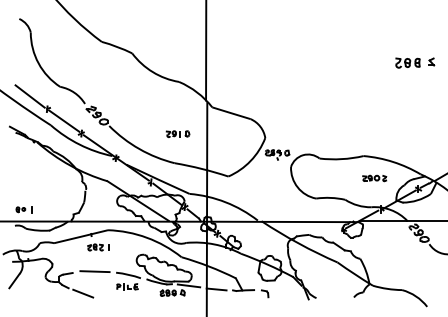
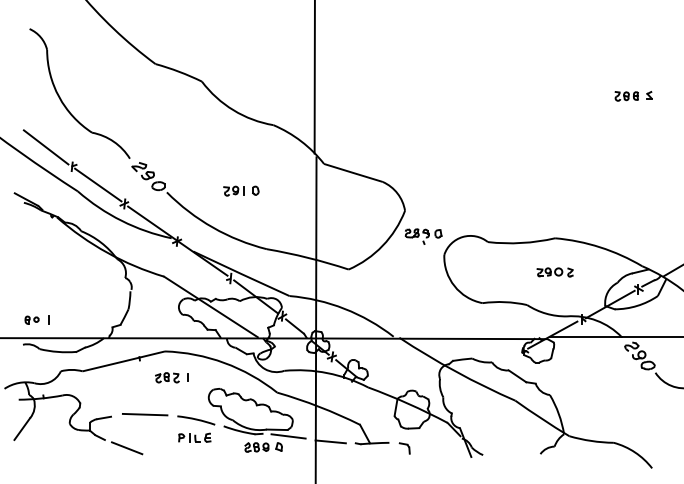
part: (414, 62) -> (632, 95), size x0.62
part: (177, 133) -> (240, 190), moved
part: (374, 178) -> (554, 272), moved
part: (98, 247) -> (171, 377), moved

